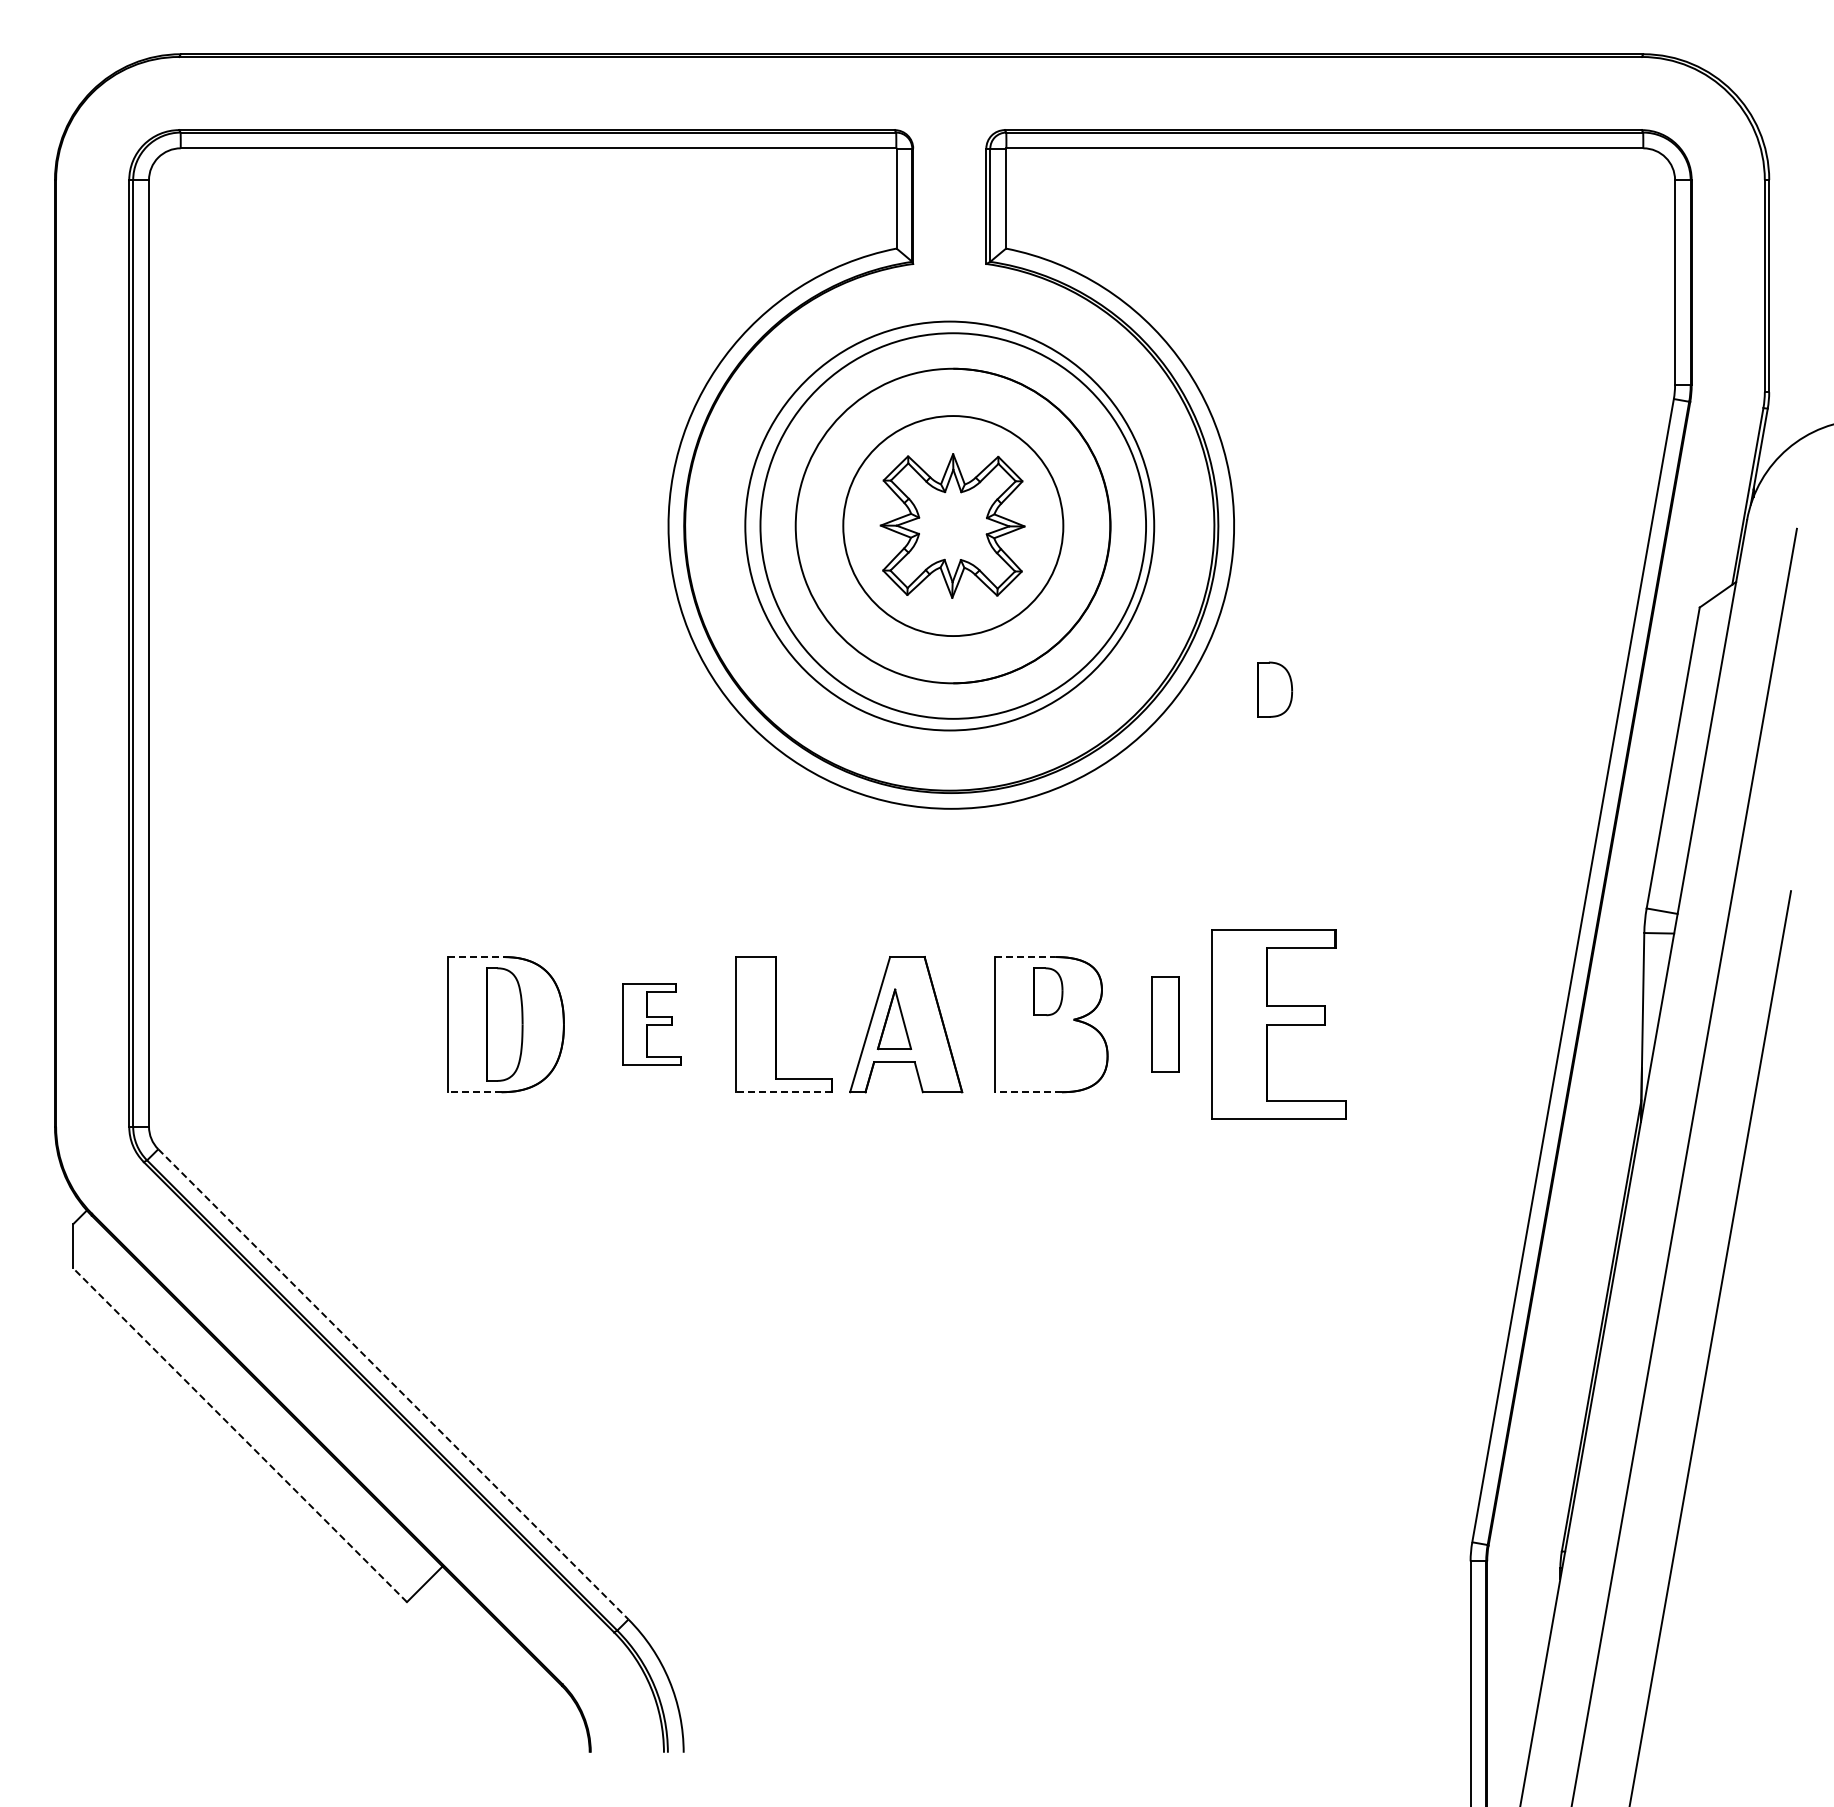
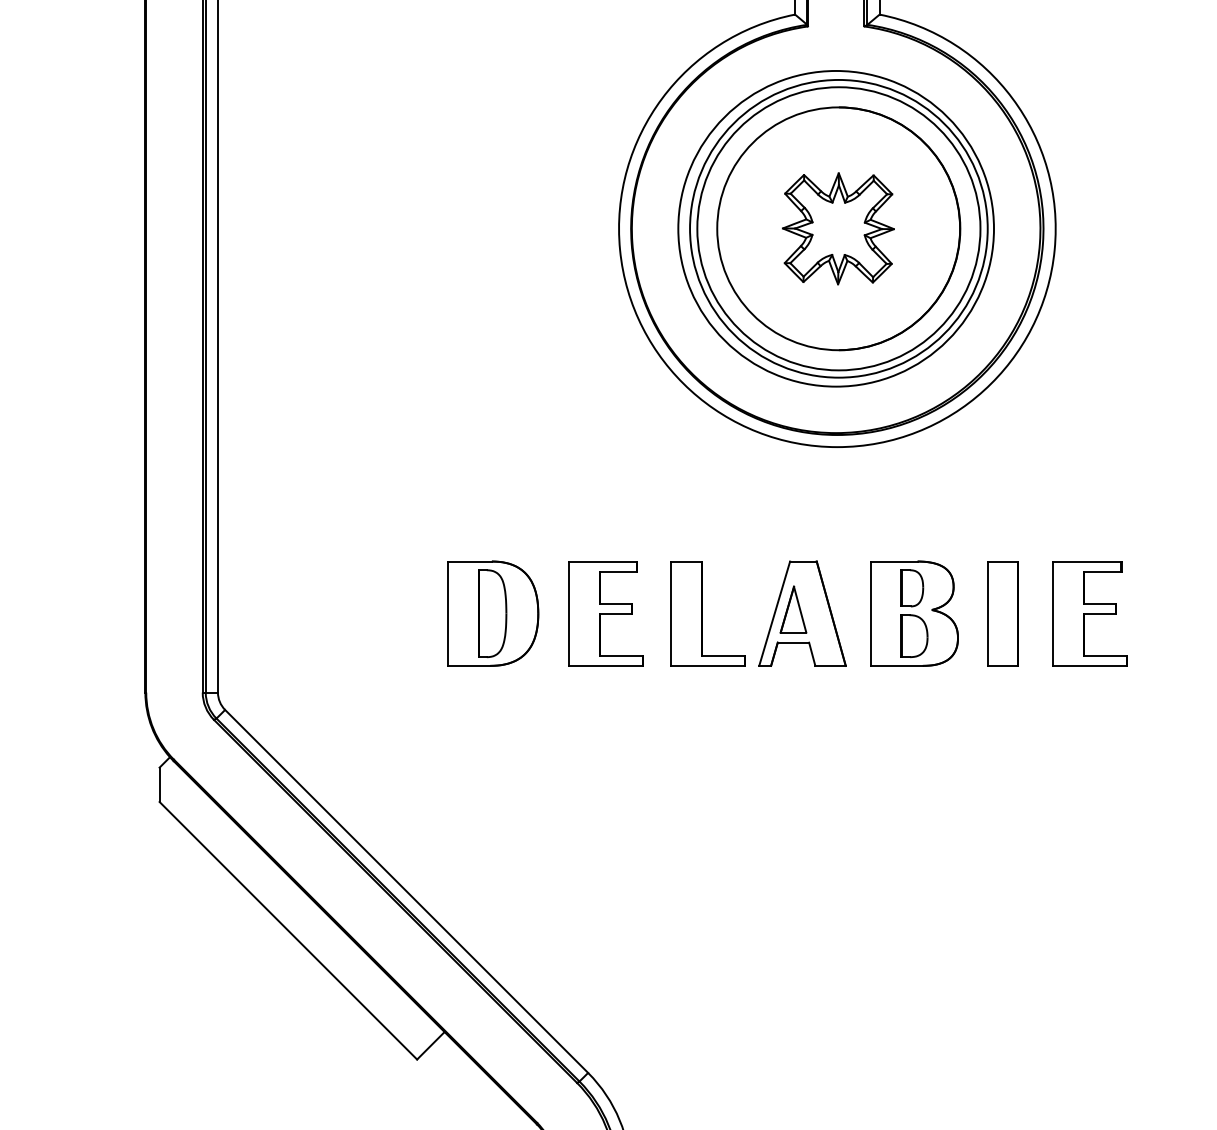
circle: (952, 525) -> (838, 228), size x1.67
part: (1275, 689) -> (914, 636), moved
line: (476, 957) -> (470, 561), dashed -> solid
line: (1025, 957) -> (894, 561), dashed -> solid
part: (651, 1024) -> (605, 613), size x1.67
part: (1165, 1024) -> (1002, 613), size x1.43
part: (1278, 1024) -> (1089, 613), size x0.71
line: (474, 1092) -> (469, 666), dashed -> solid
line: (784, 1092) -> (708, 666), dashed -> solid
line: (1028, 1092) -> (896, 666), dashed -> solid
line: (393, 1384) -> (406, 891), dashed -> solid
line: (240, 1435) -> (288, 930), dashed -> solid

